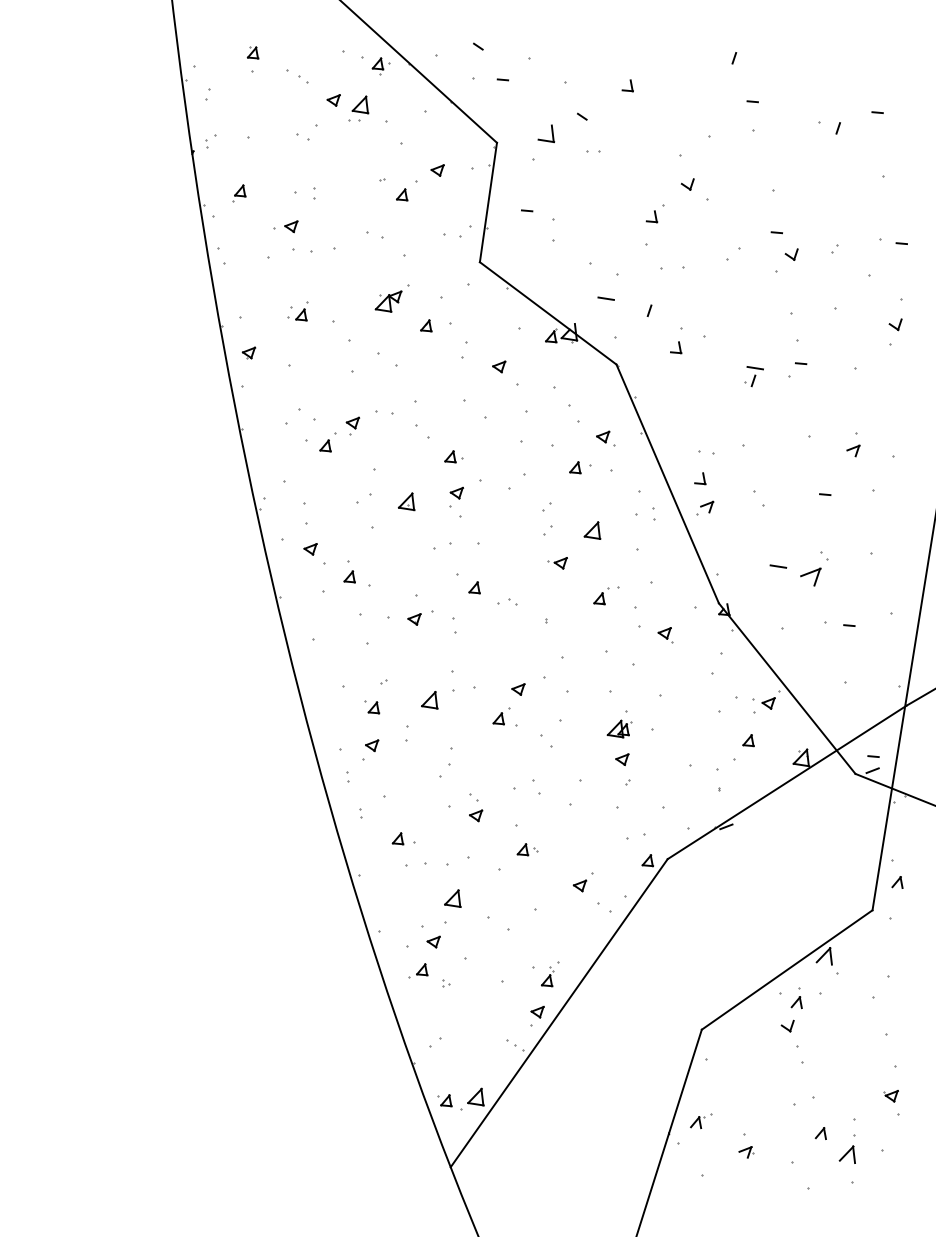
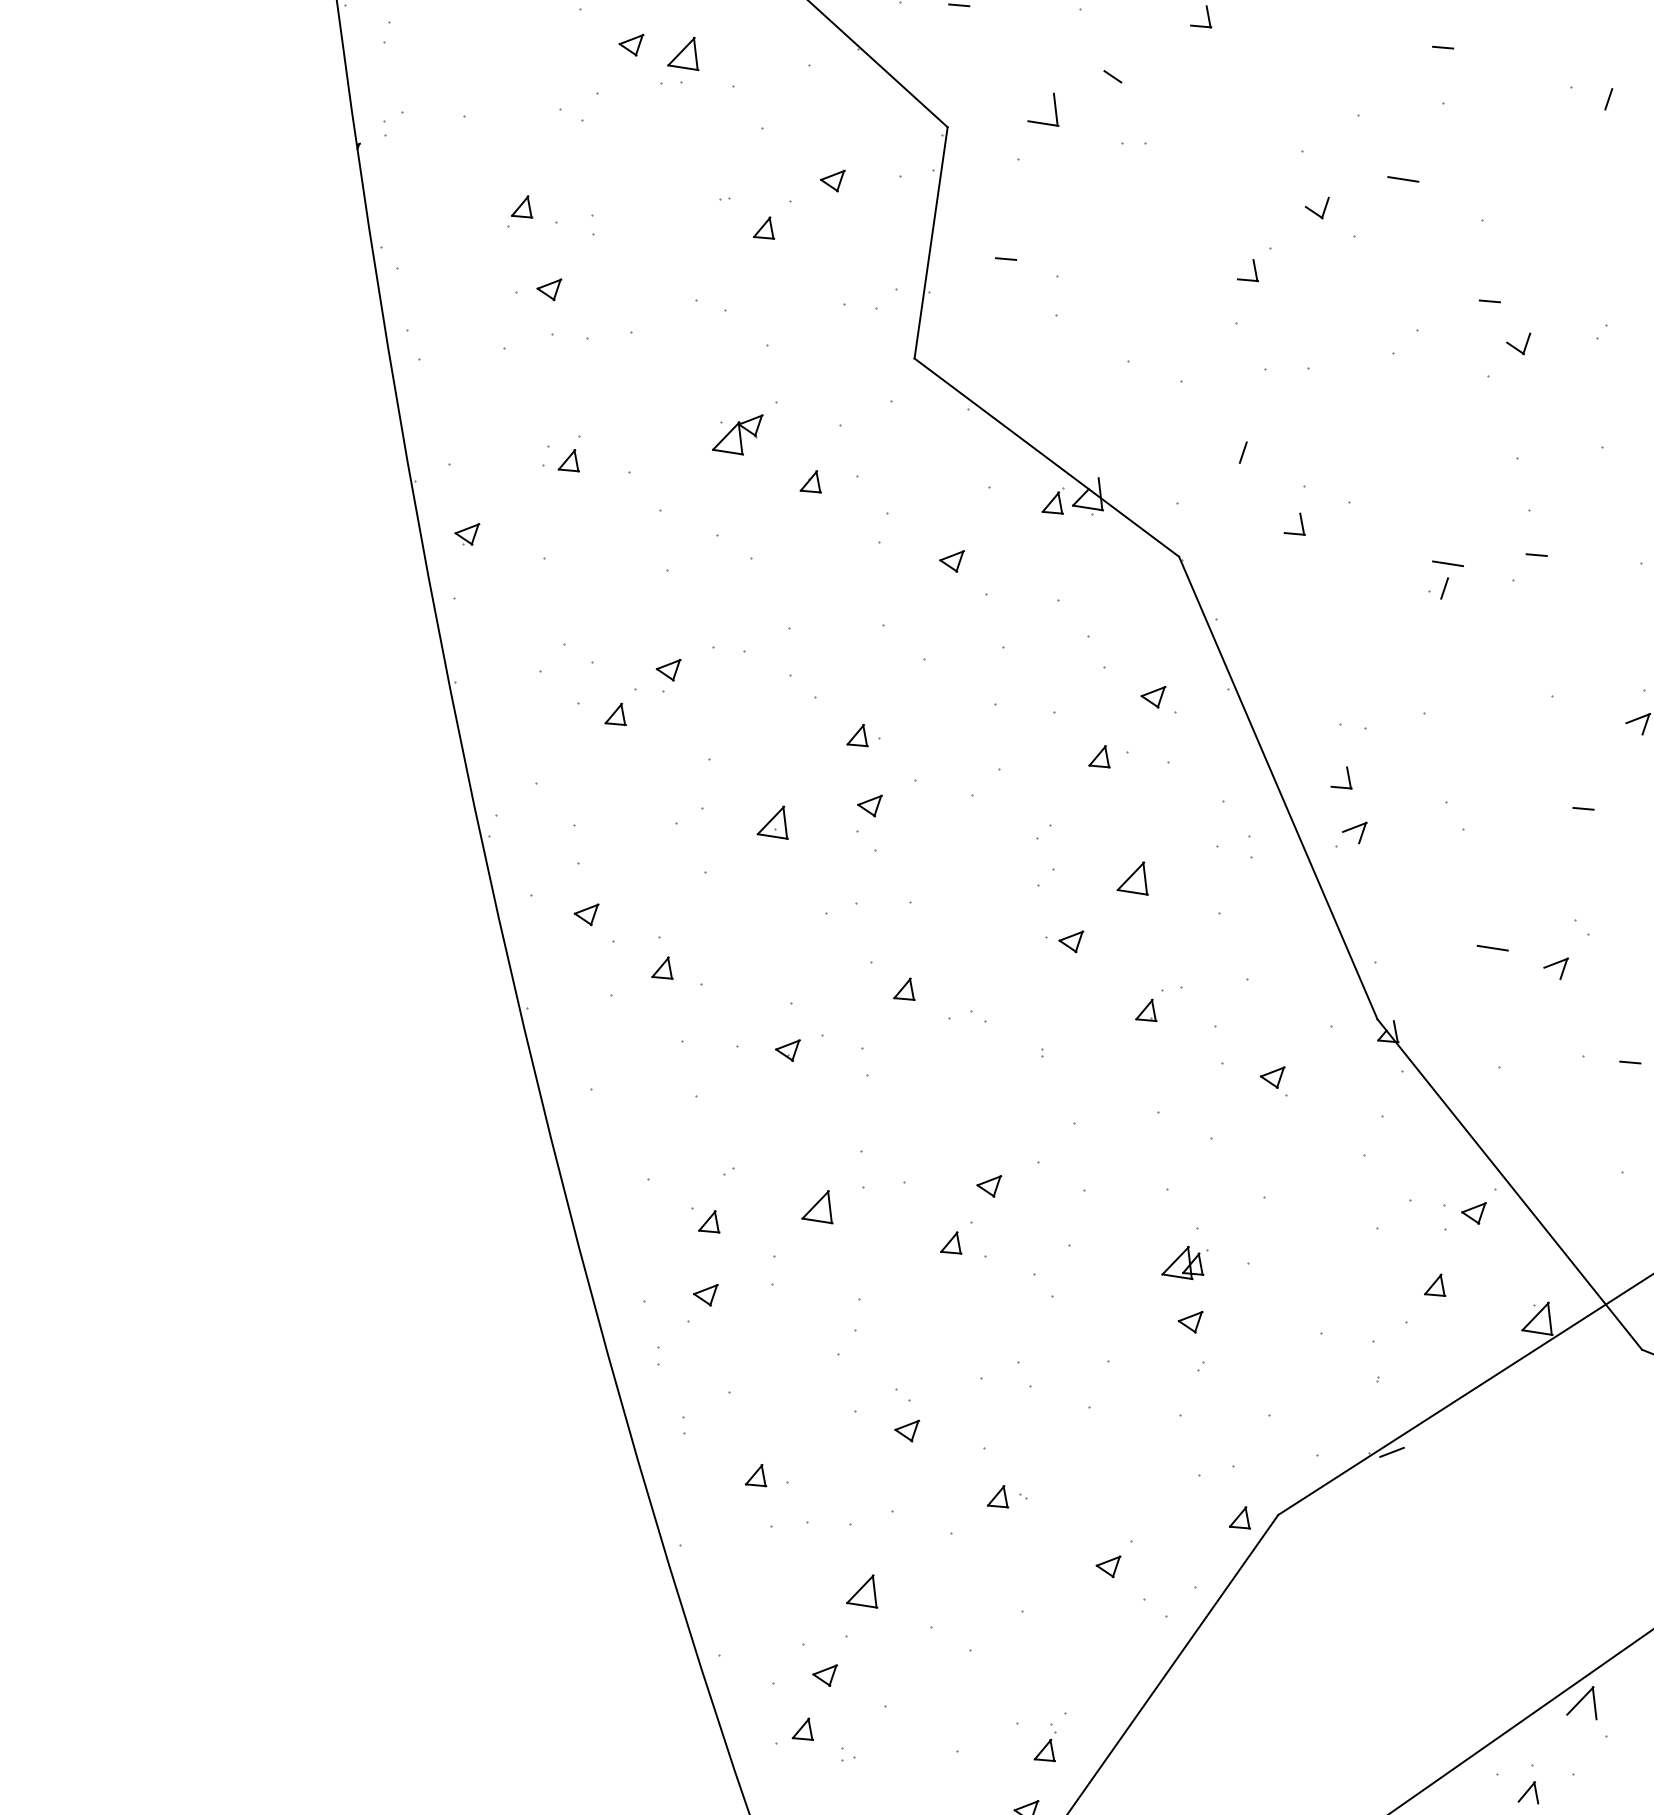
part: (239, 193) -> (520, 211), moved
line: (605, 298) -> (1401, 178), moved
part: (811, 577) -> (1556, 969), size x0.62

